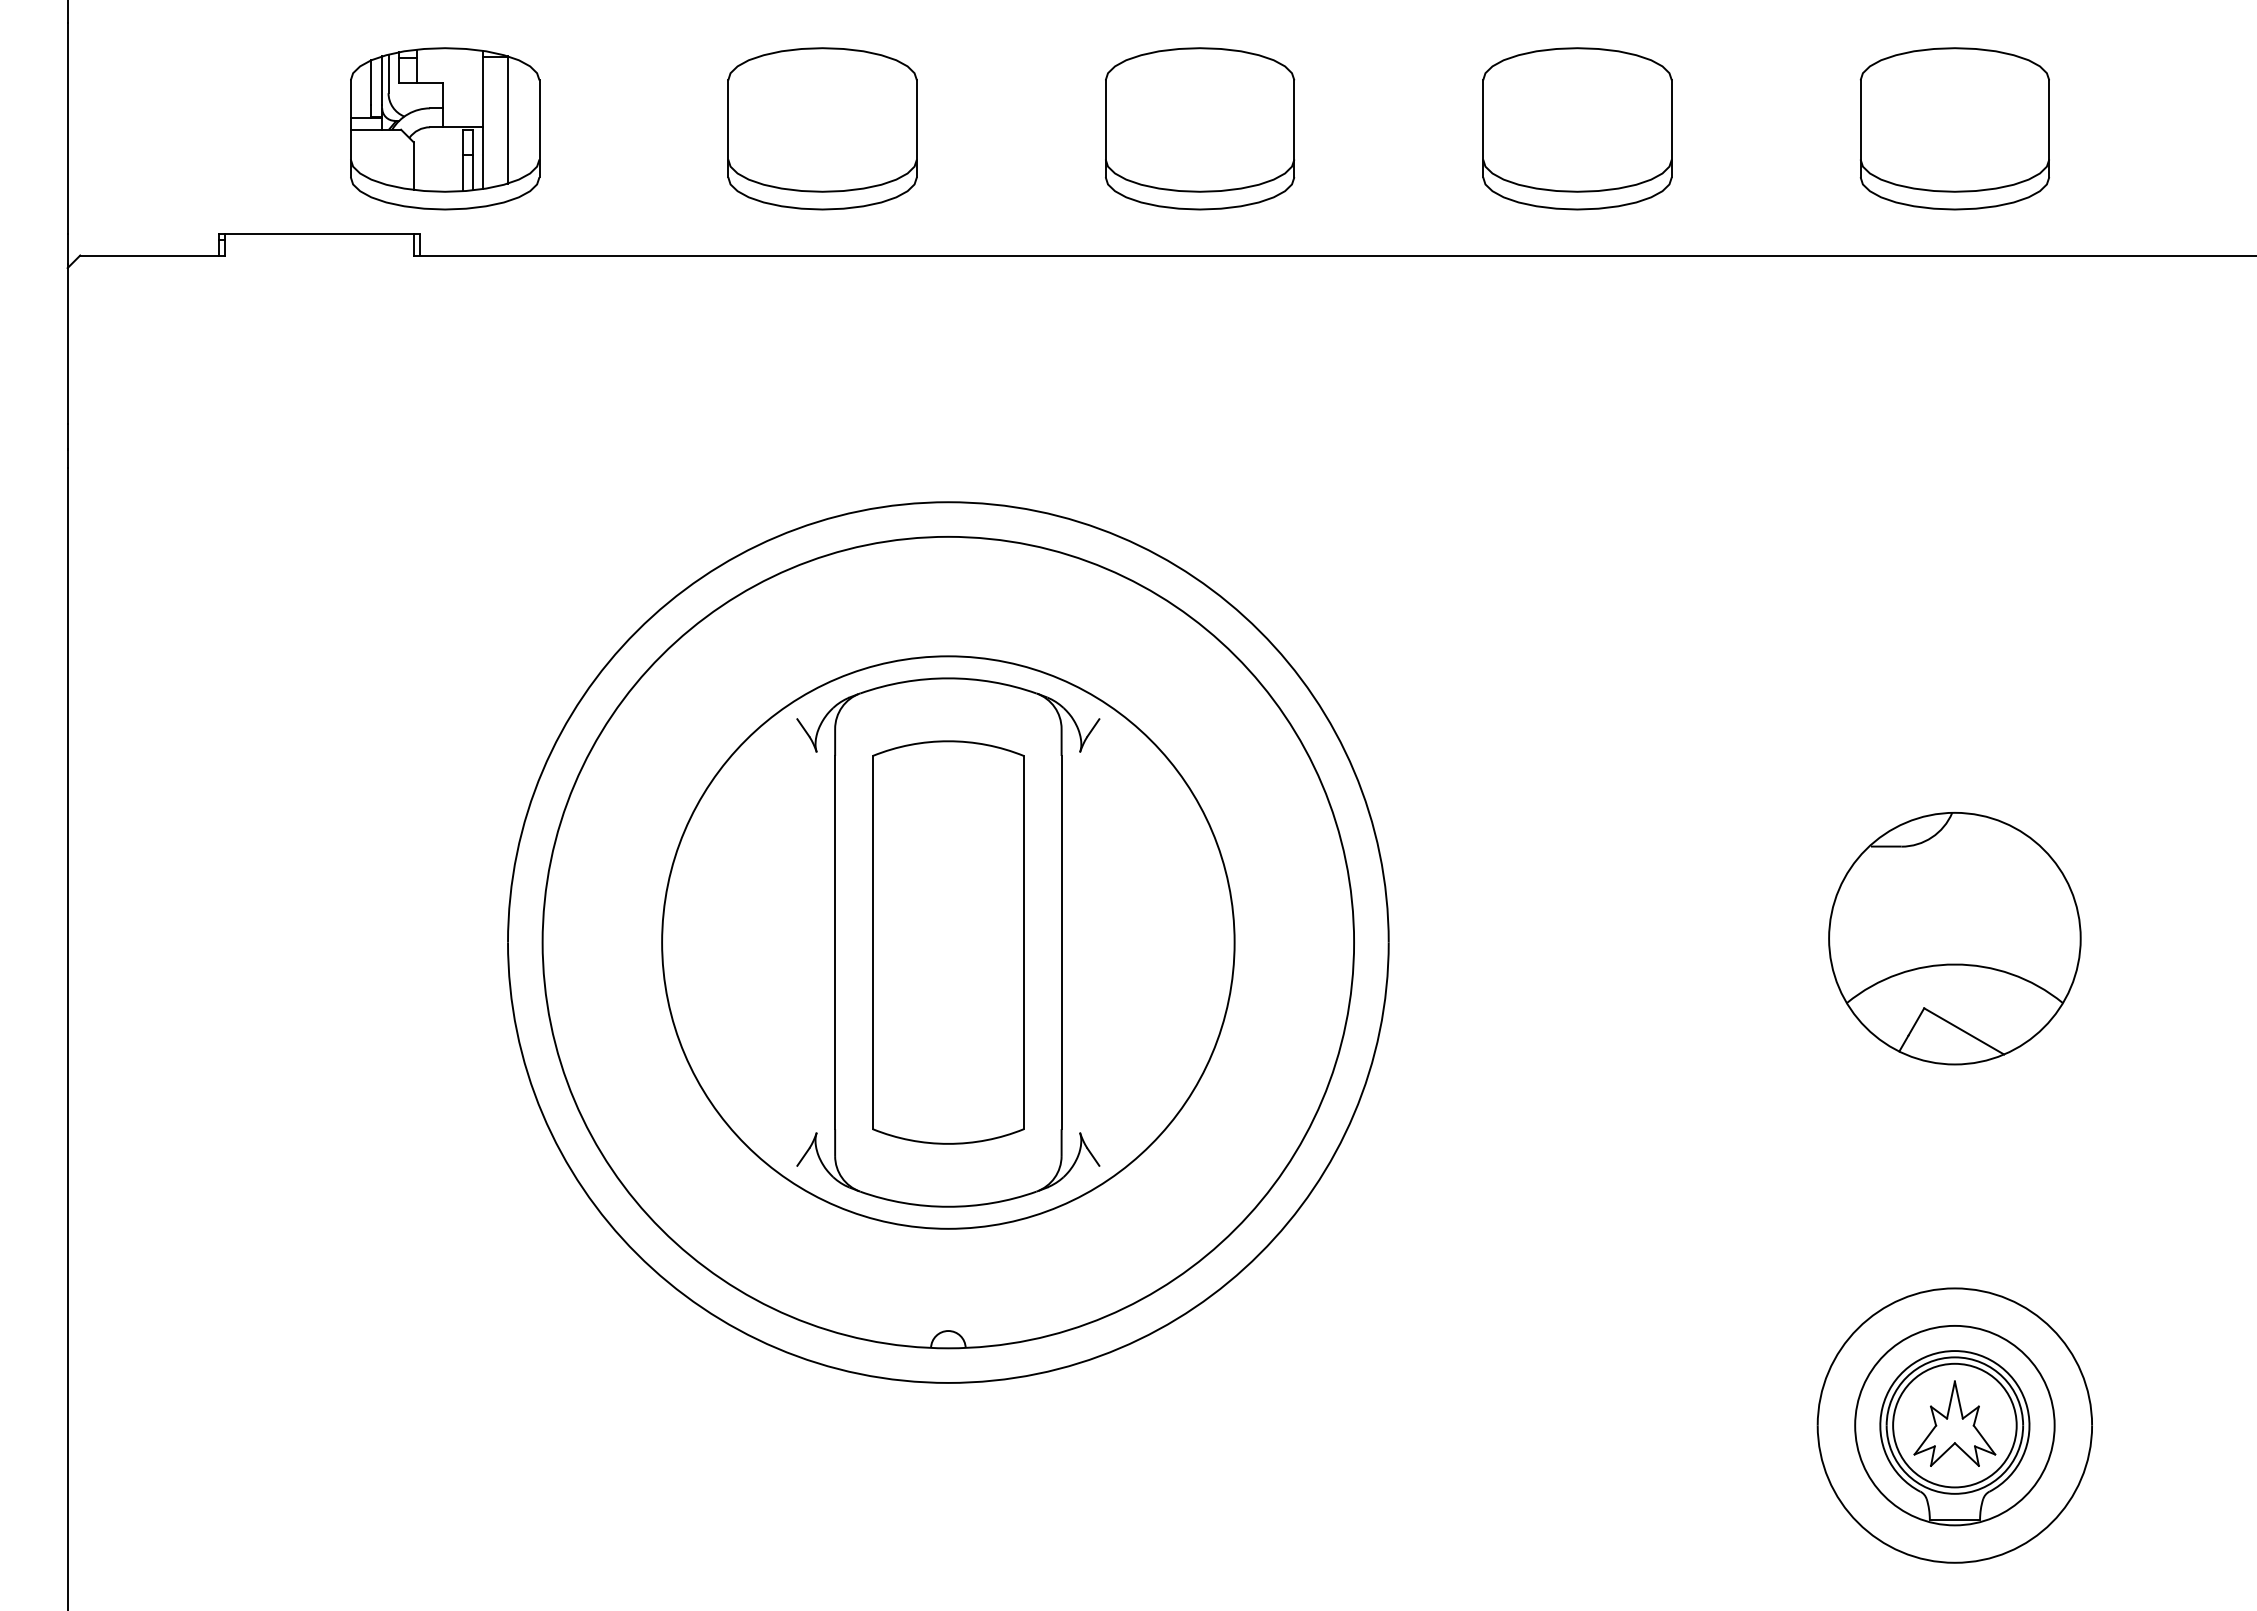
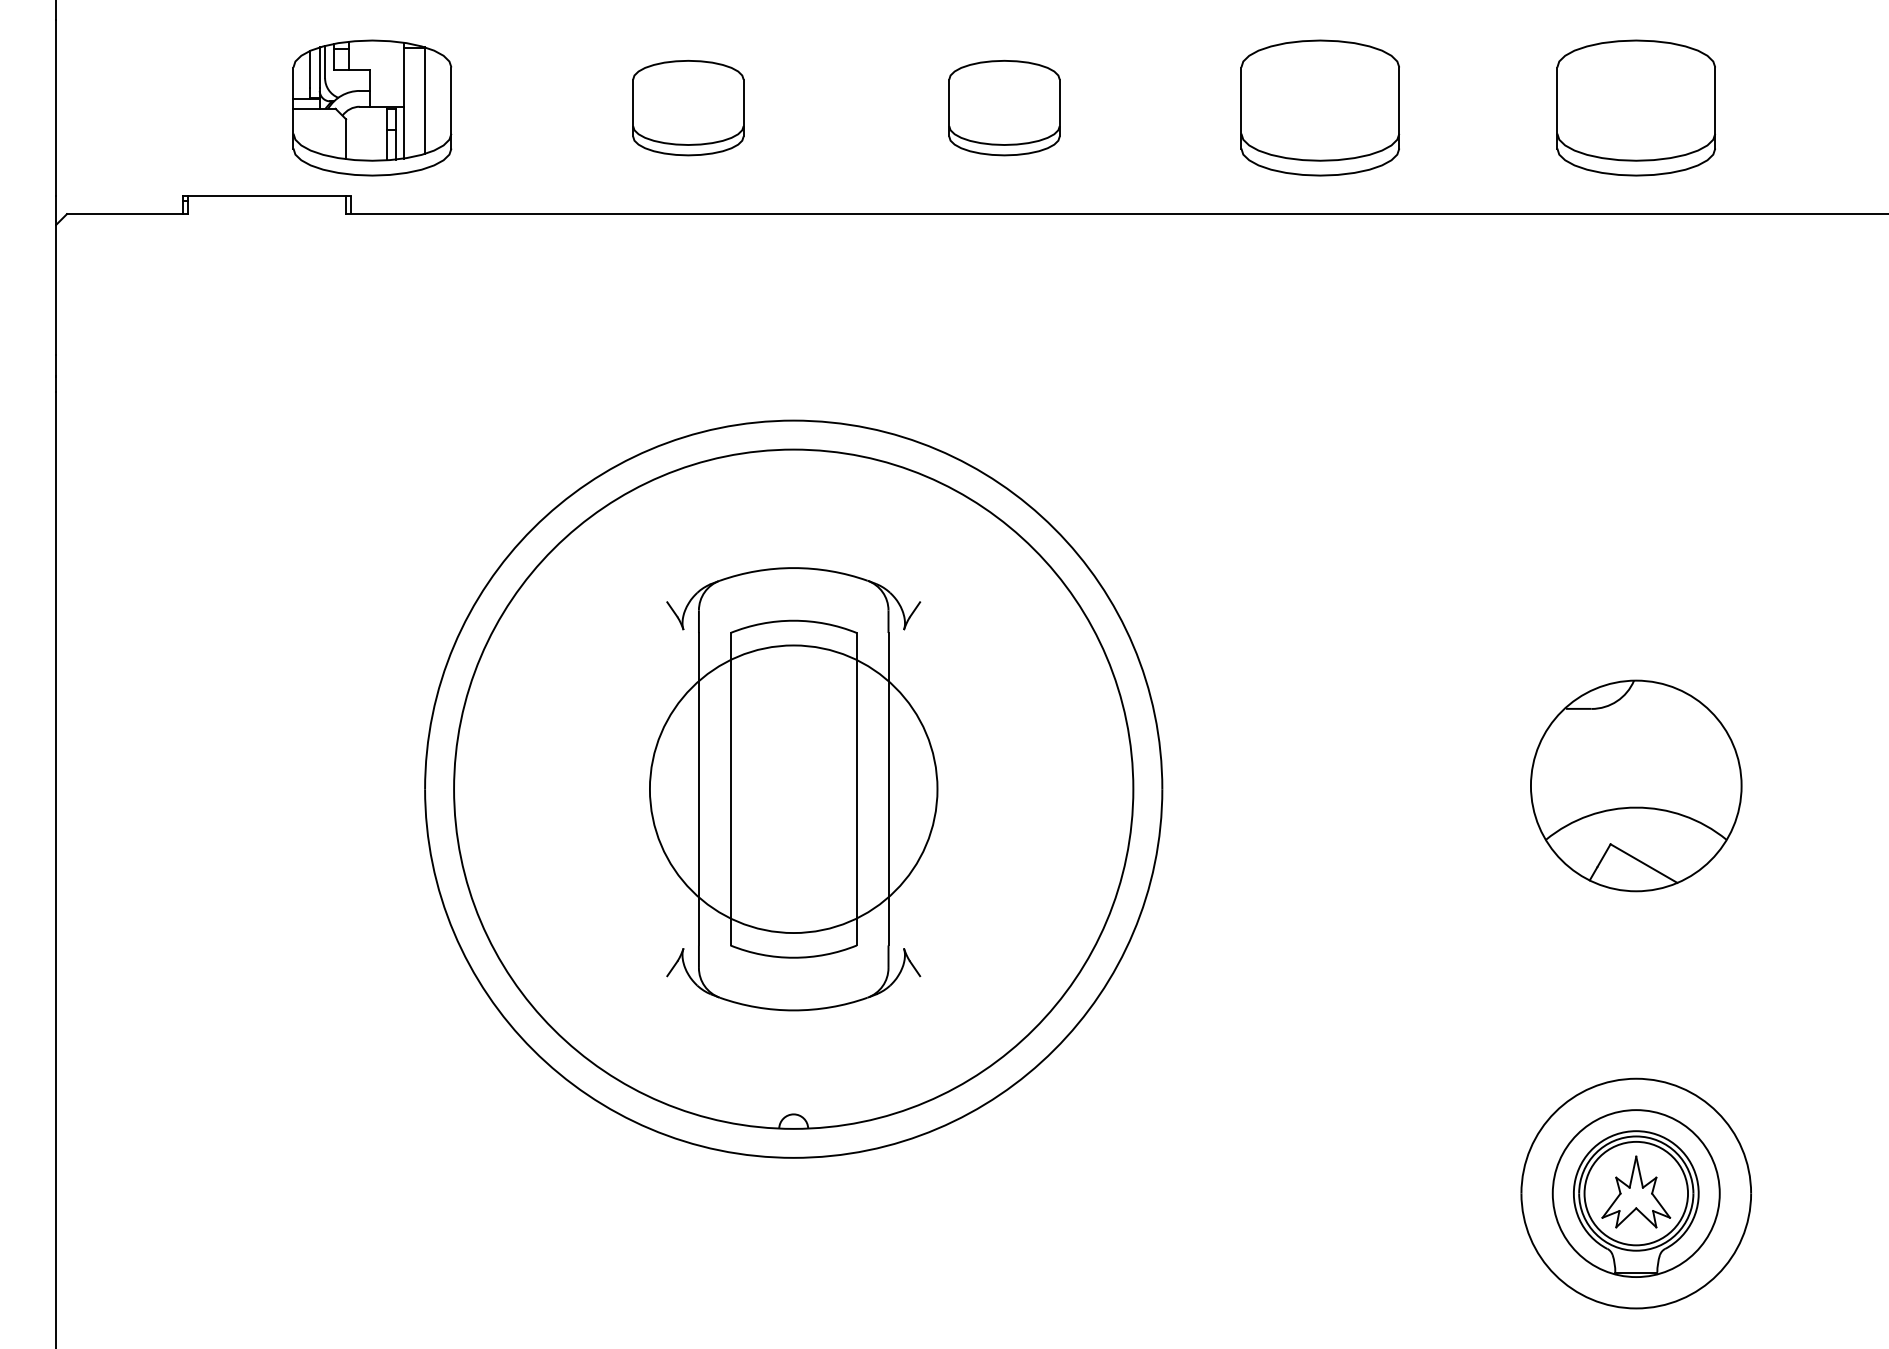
part: (822, 128) -> (688, 107), size x0.7
part: (1200, 128) -> (1004, 107), size x0.7
circle: (948, 942) -> (793, 789), size x0.6

